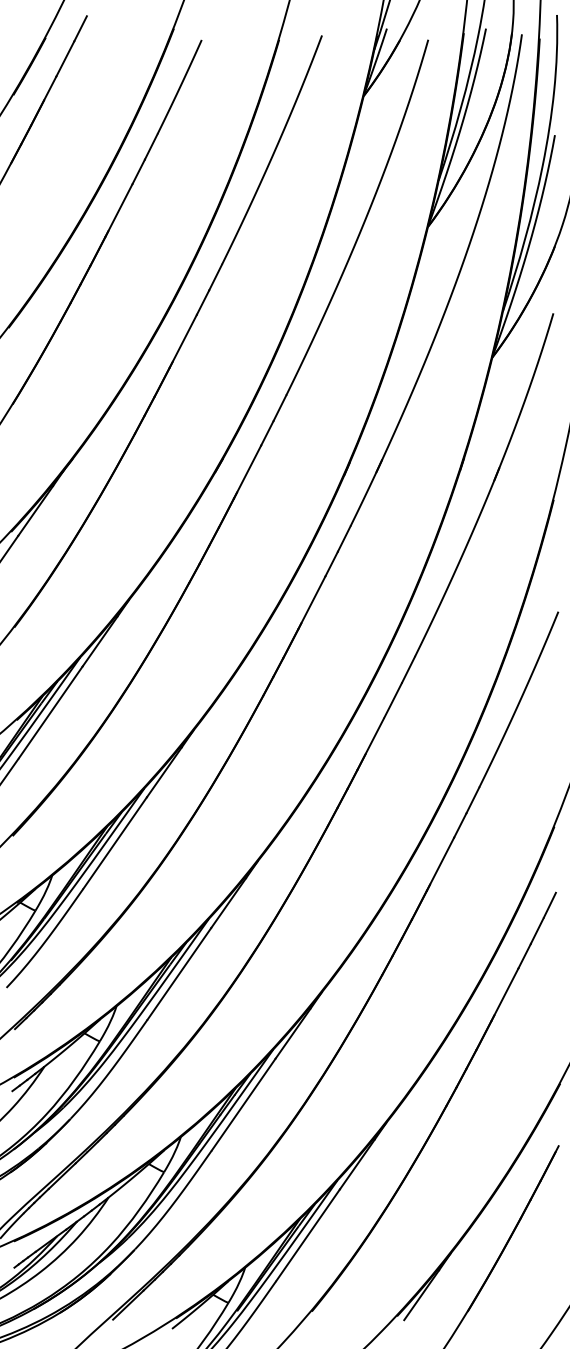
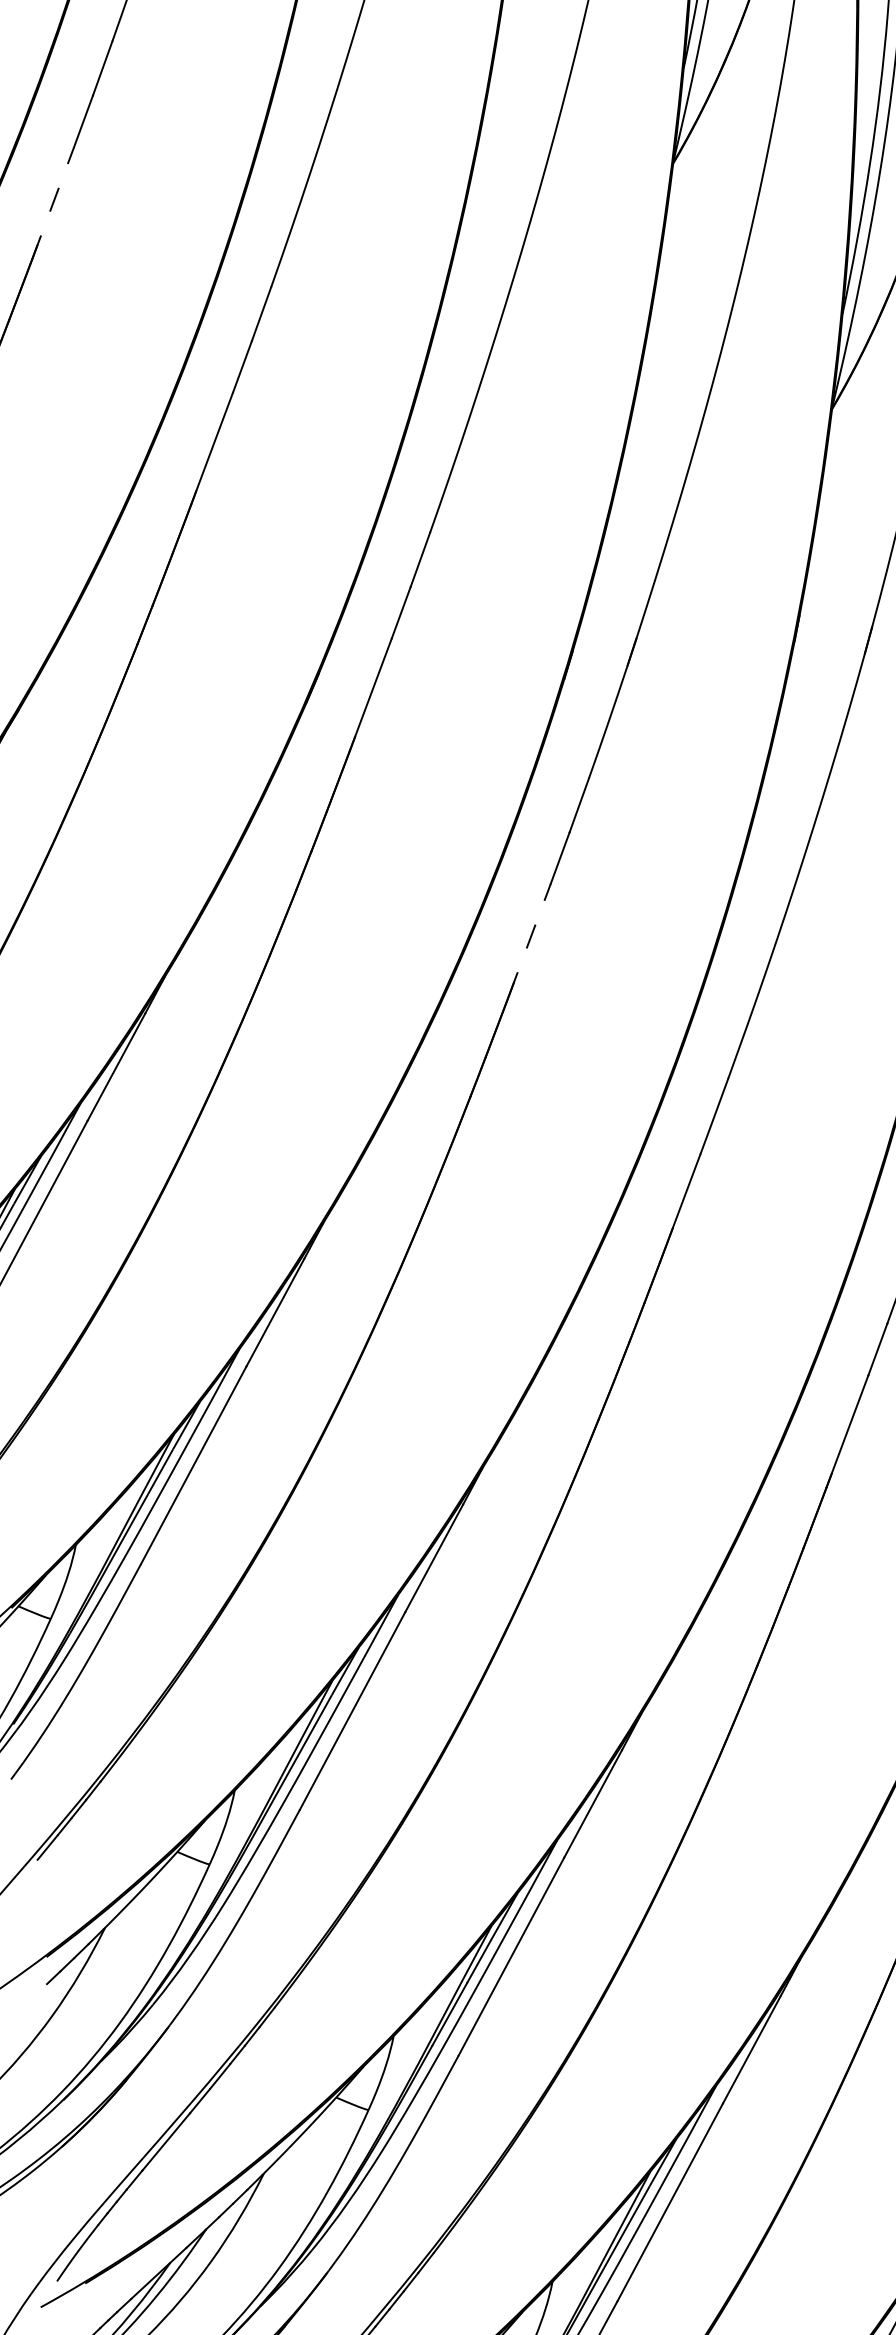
line: (118, 210) -> (52, 203), solid -> dashed
line: (311, 602) -> (528, 939), solid -> dashed

